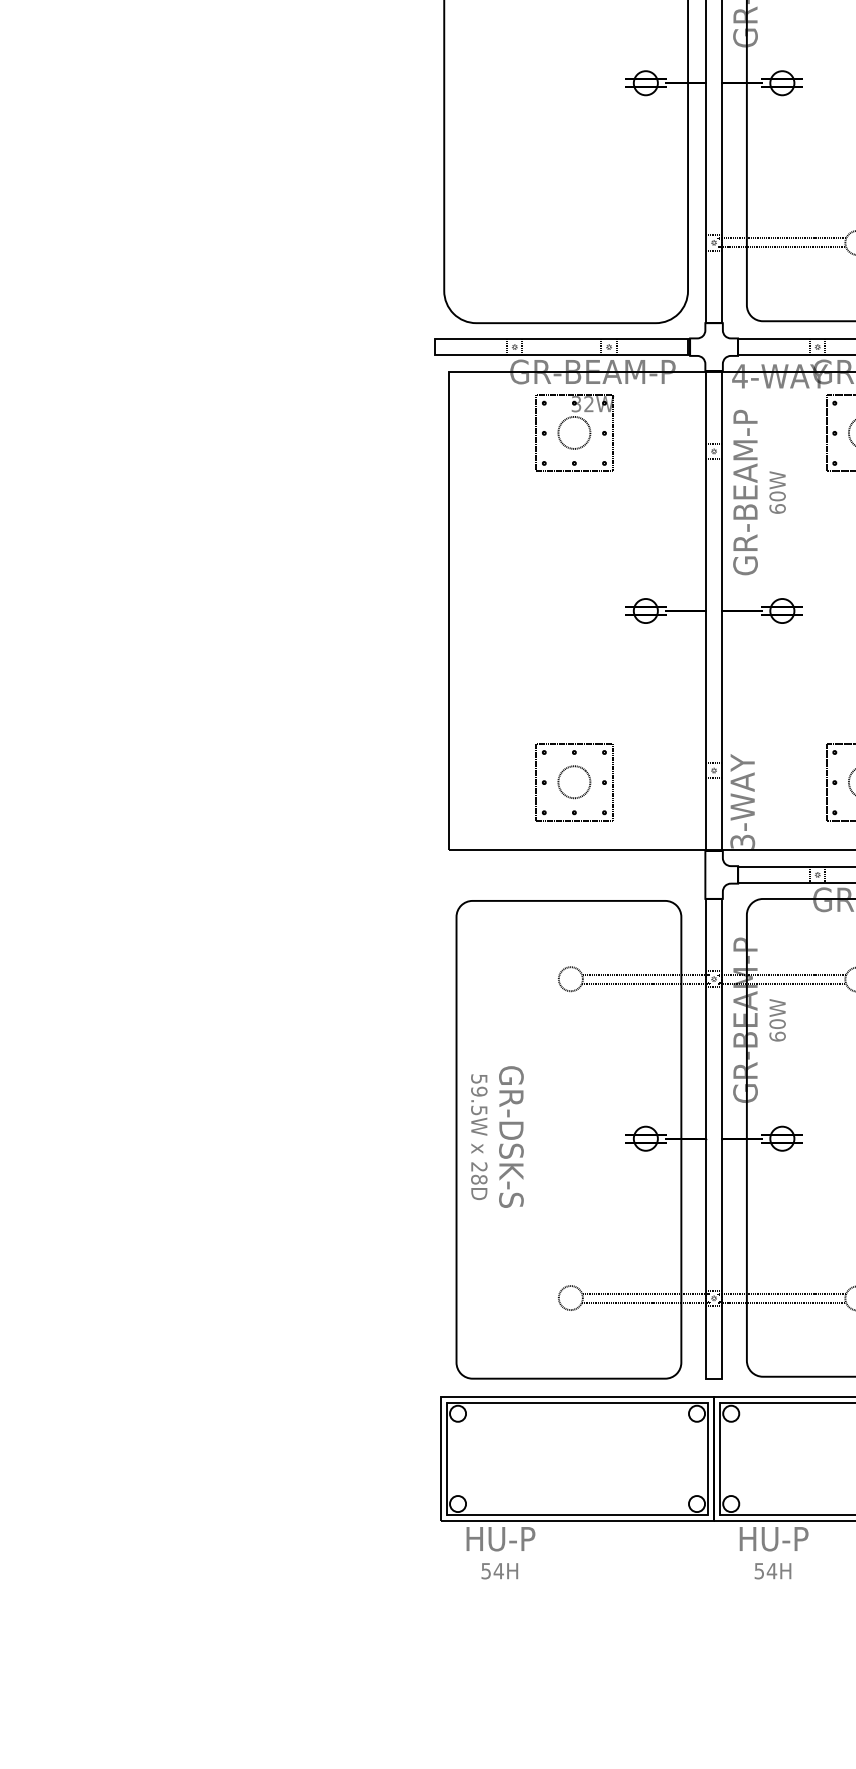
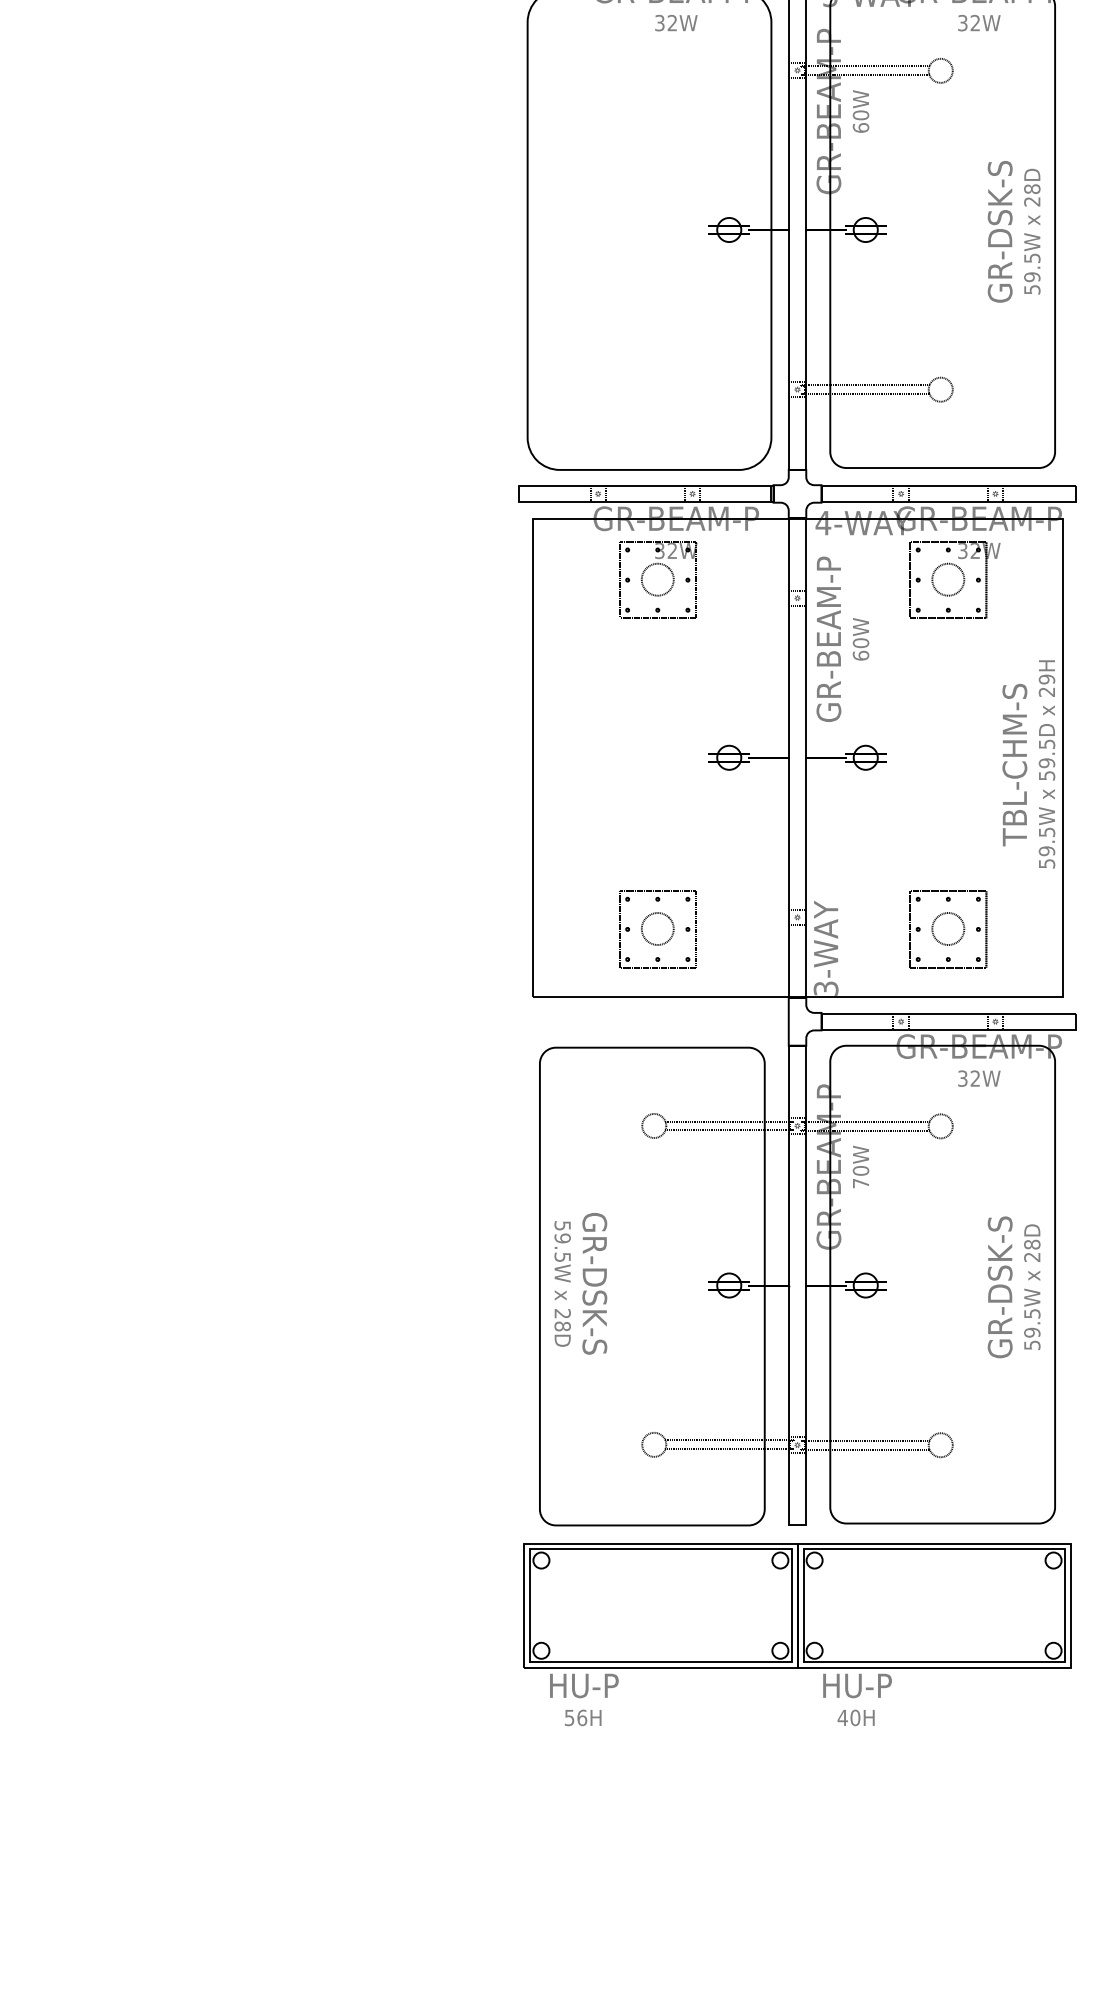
text: (777, 1036) -> (860, 1183), 60W -> 70W
text: (499, 1570) -> (582, 1717), 54H -> 56H
text: (765, 1570) -> (848, 1717), 54H -> 40H

